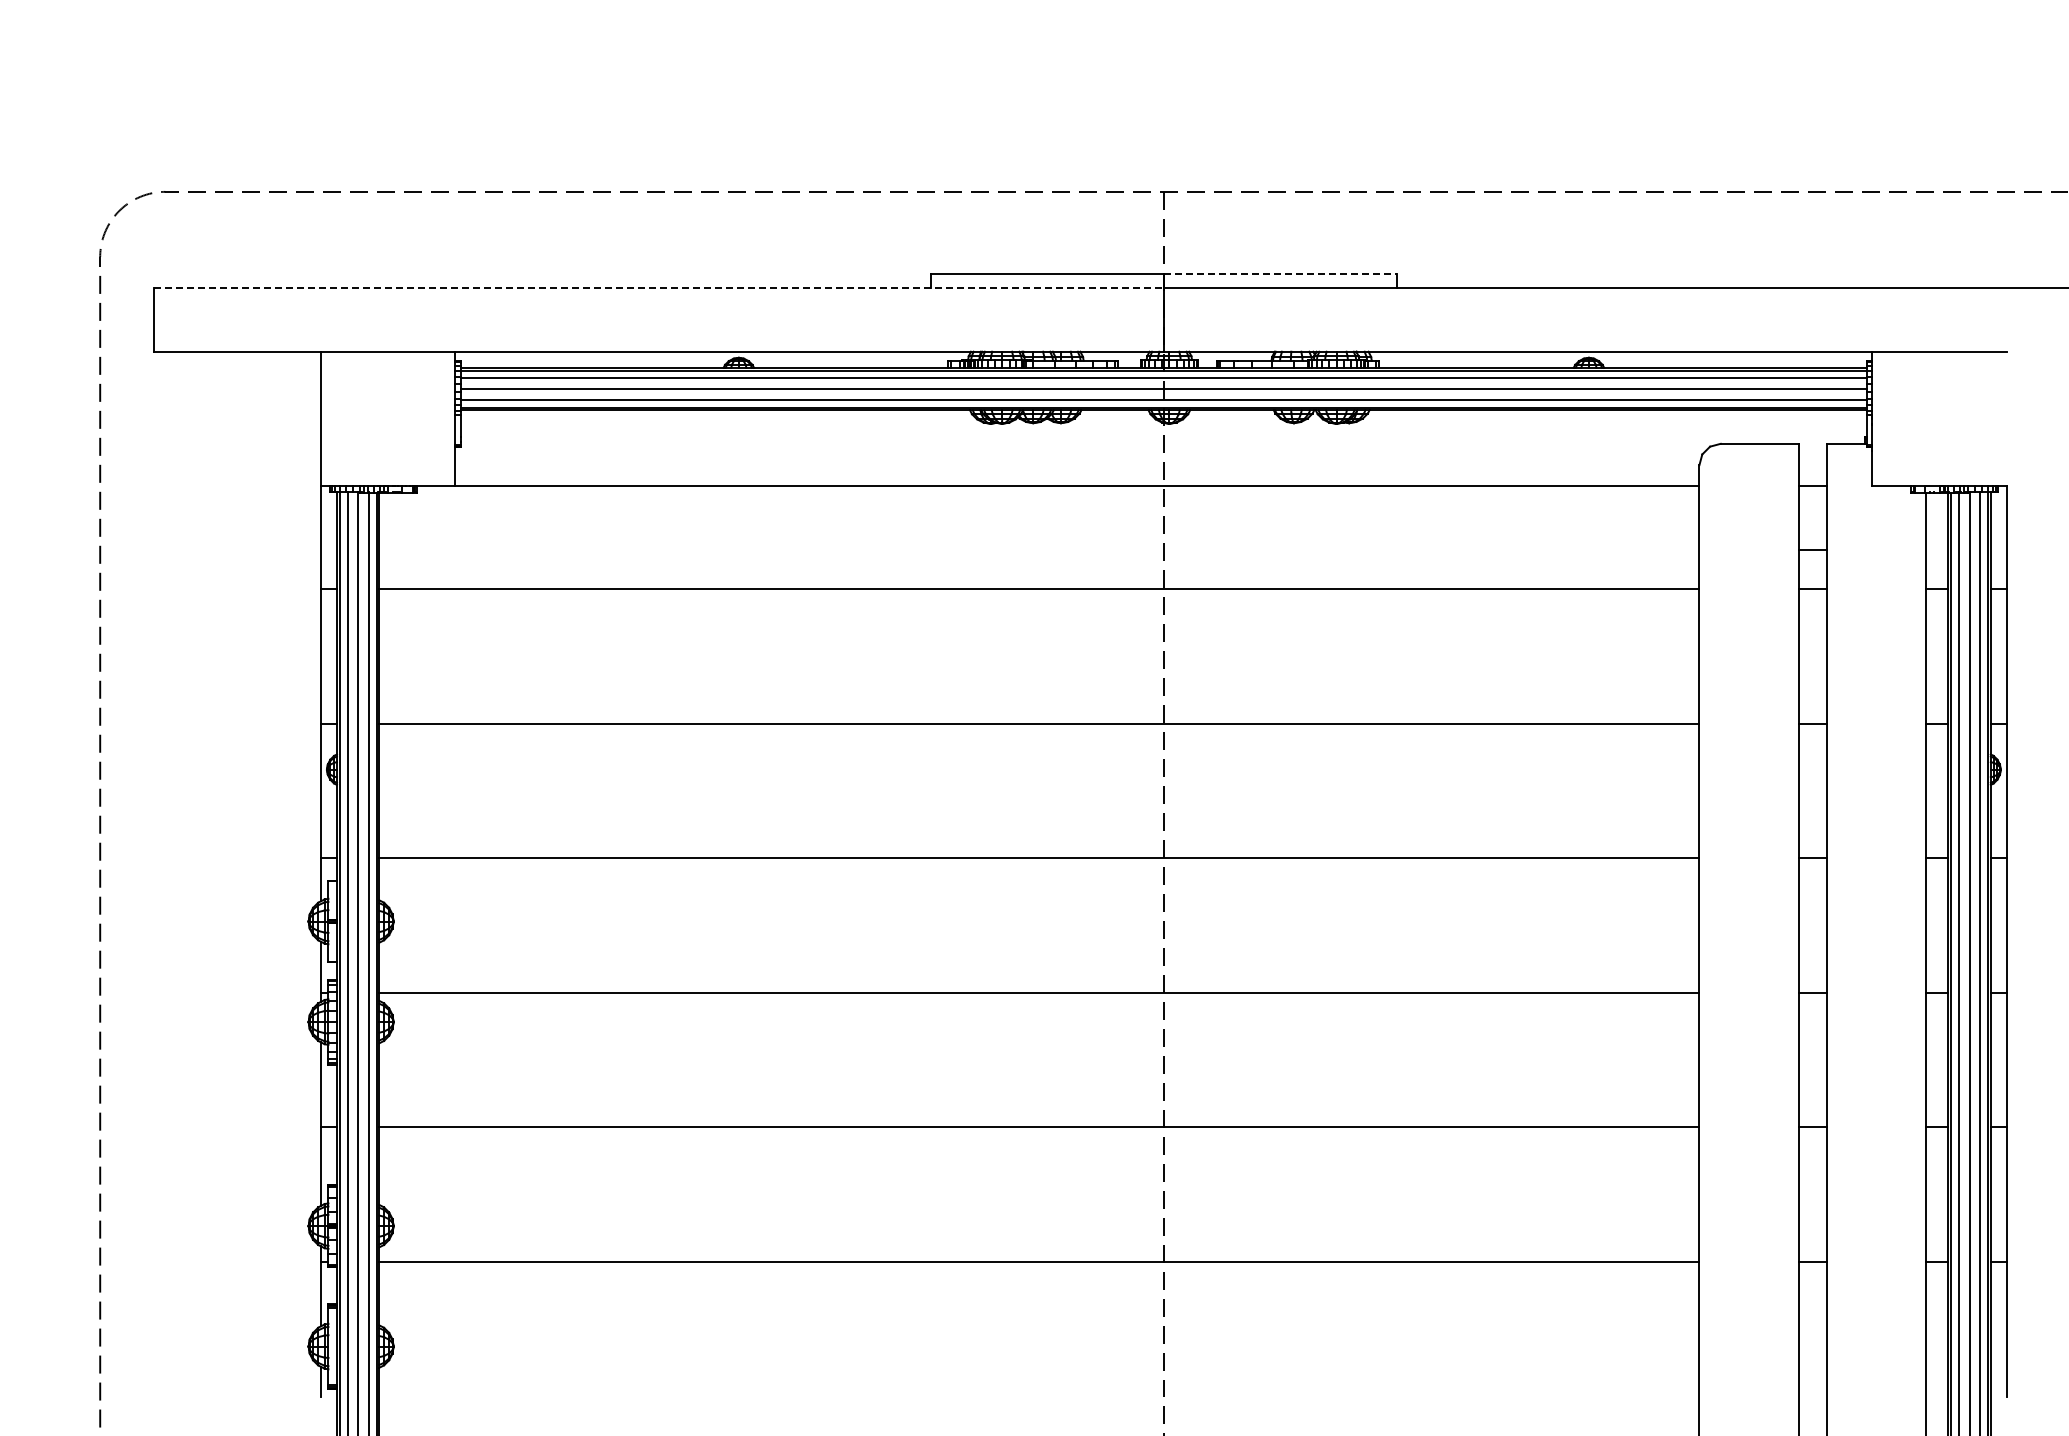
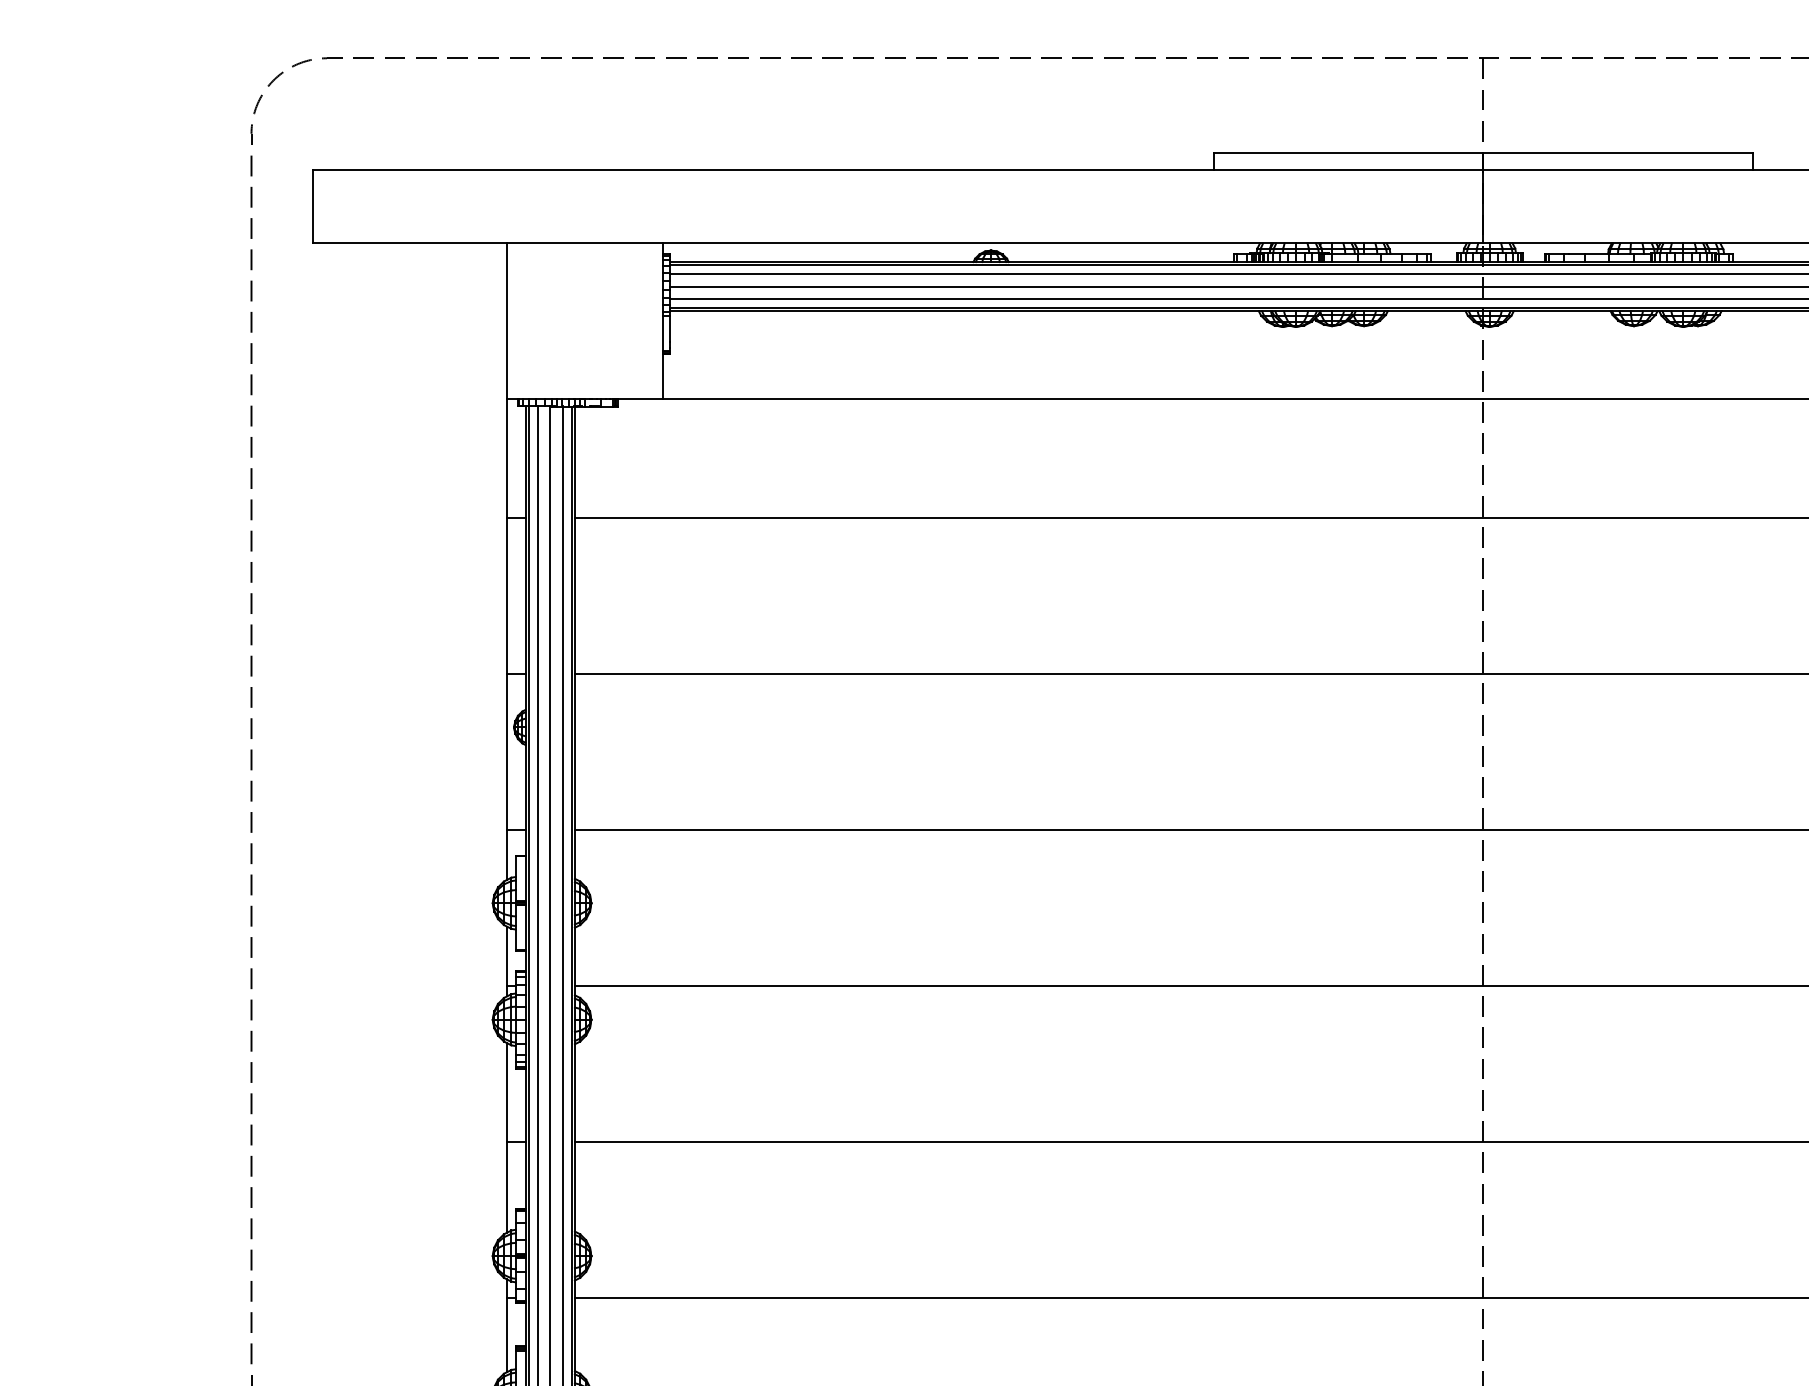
line: (1280, 273) -> (1618, 152), dashed -> solid
line: (659, 287) -> (899, 169), dashed -> solid

